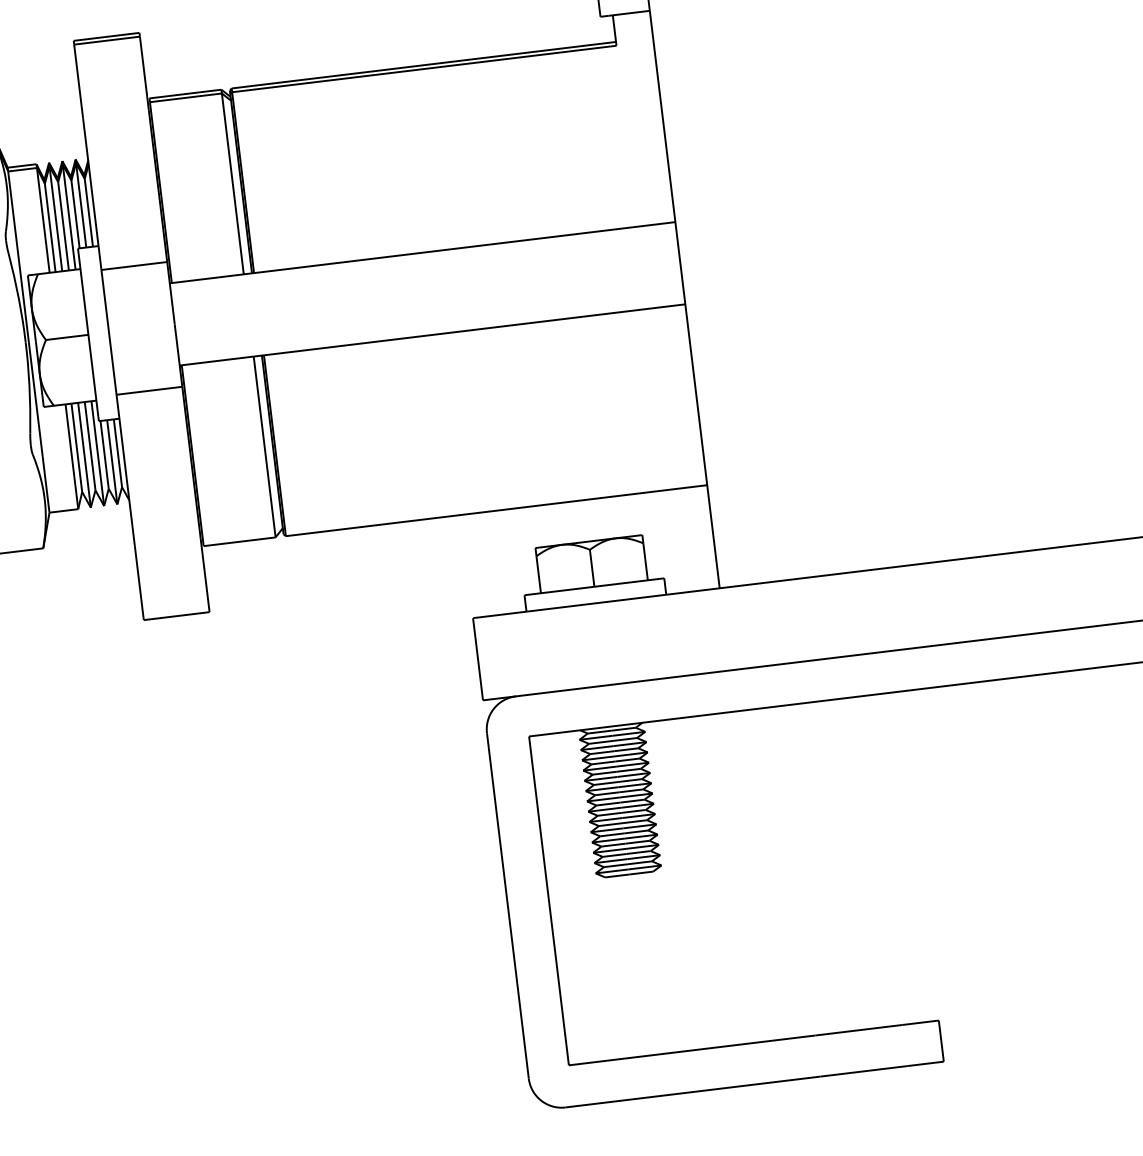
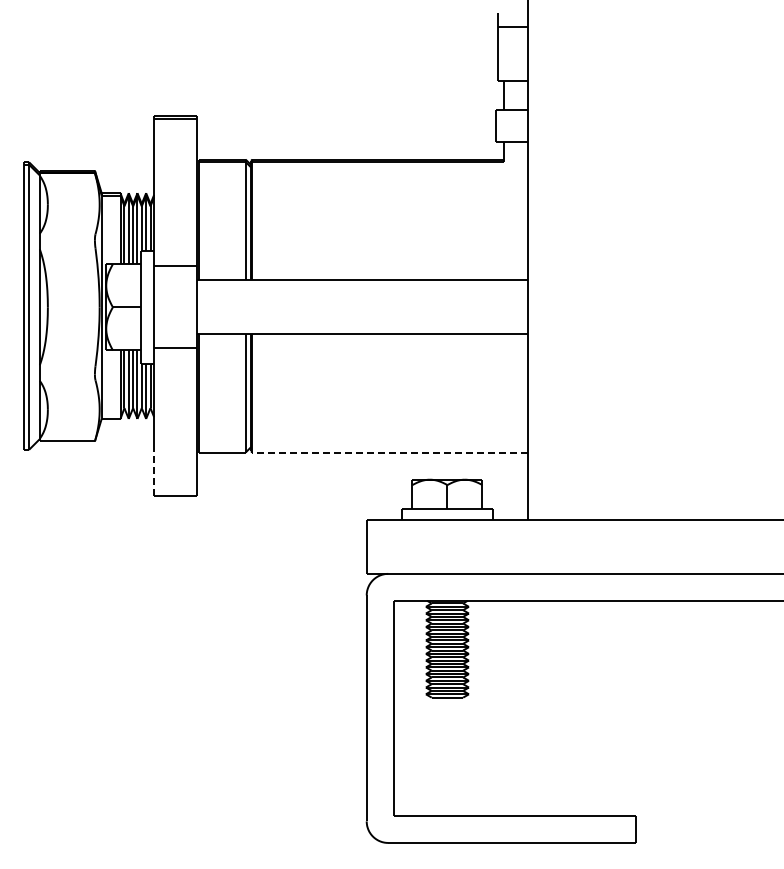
line: (496, 510) -> (390, 452), solid -> dashed
line: (139, 581) -> (154, 470), solid -> dashed

